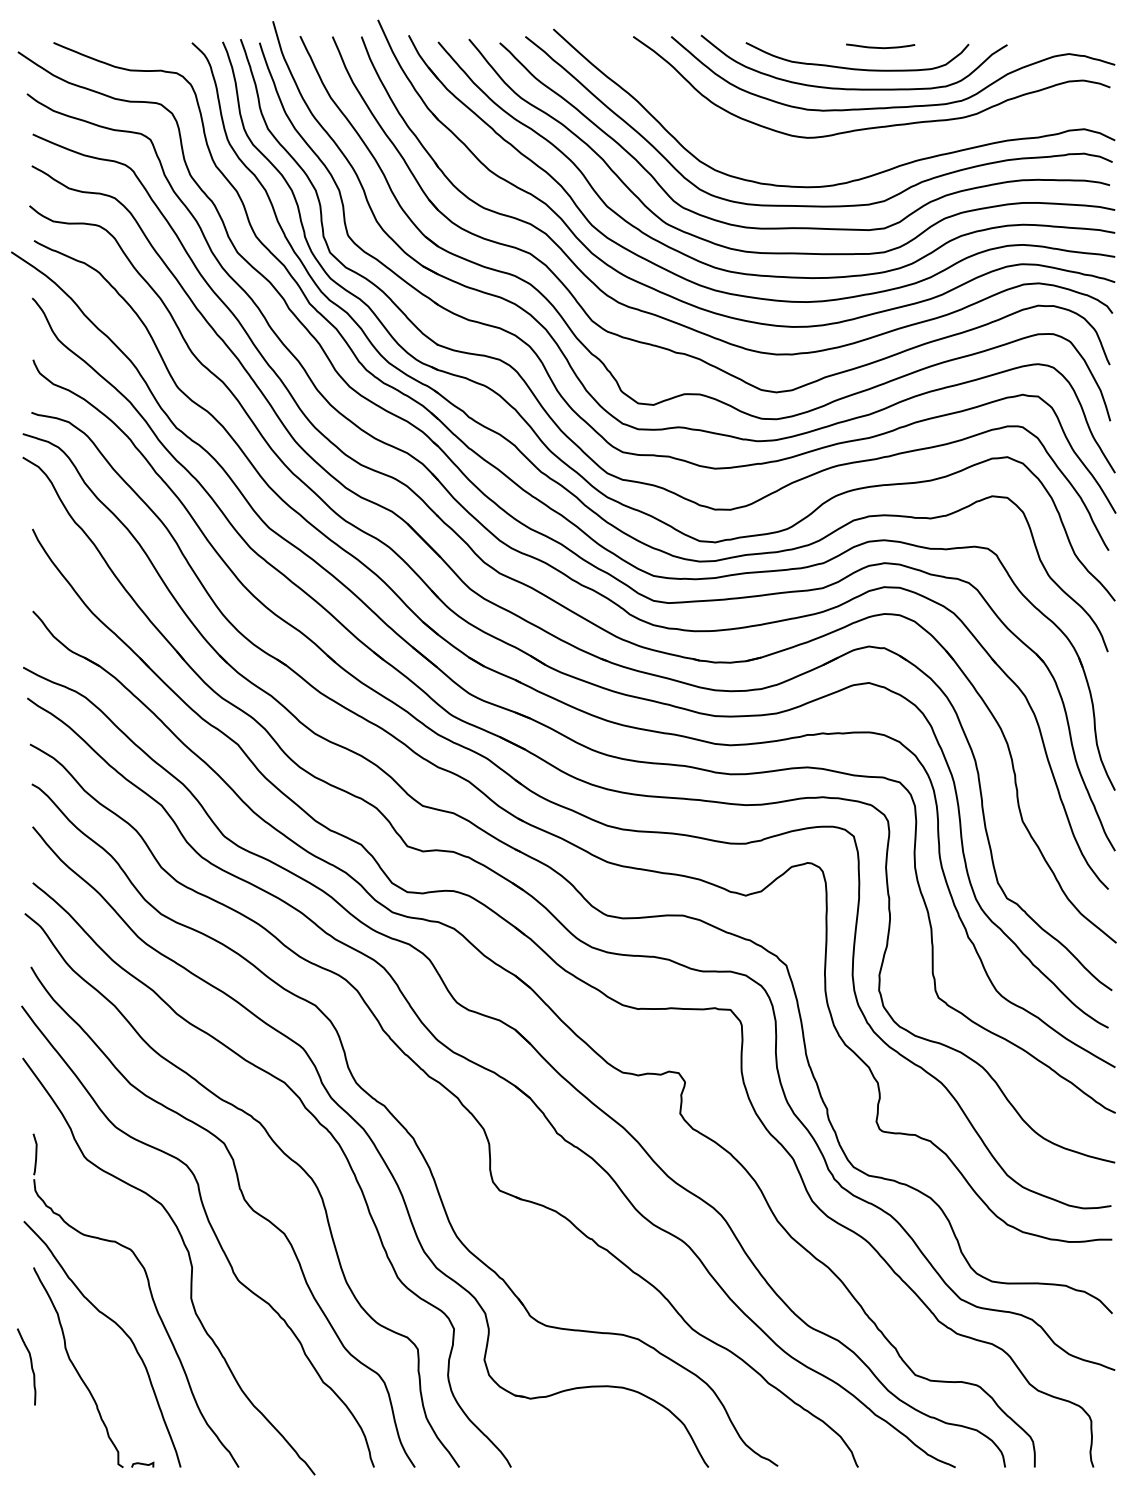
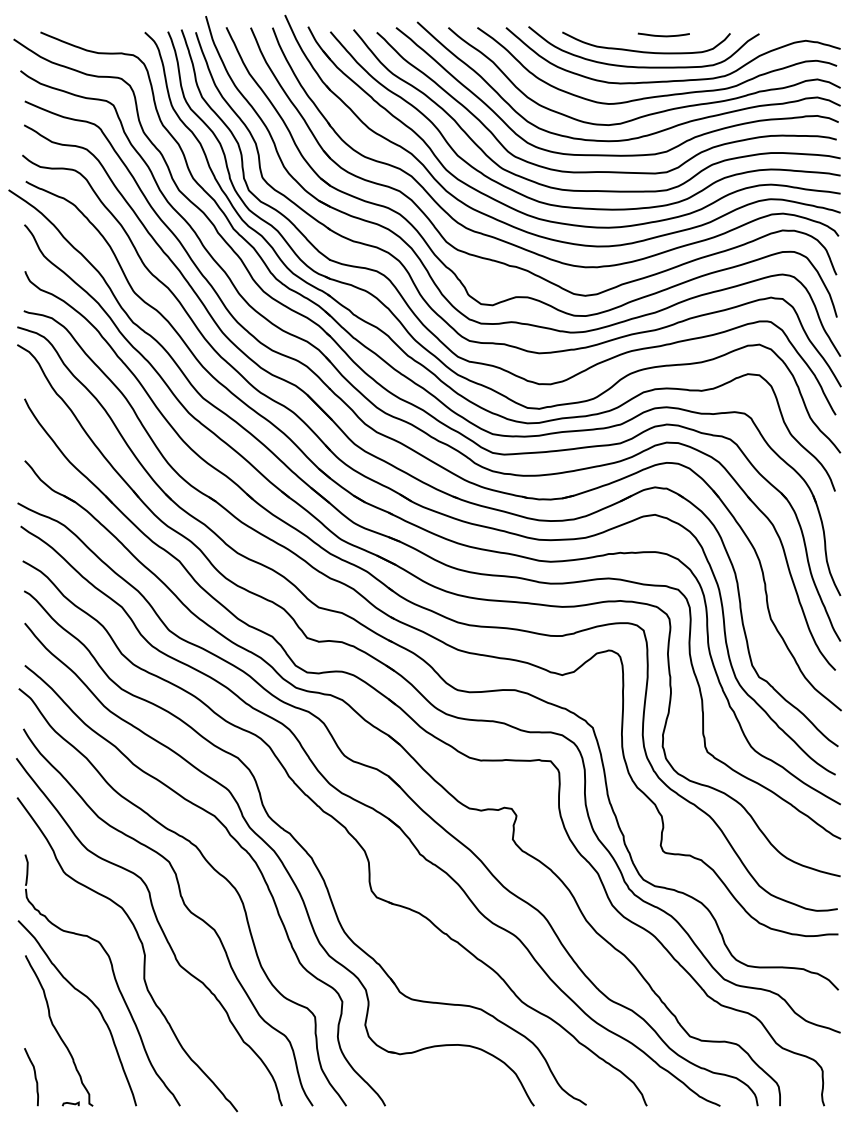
curve: (867, 149) -> (653, 112), added
curve: (30, 1364) -> (34, 1075), moved
curve: (142, 1464) -> (70, 1103), moved

